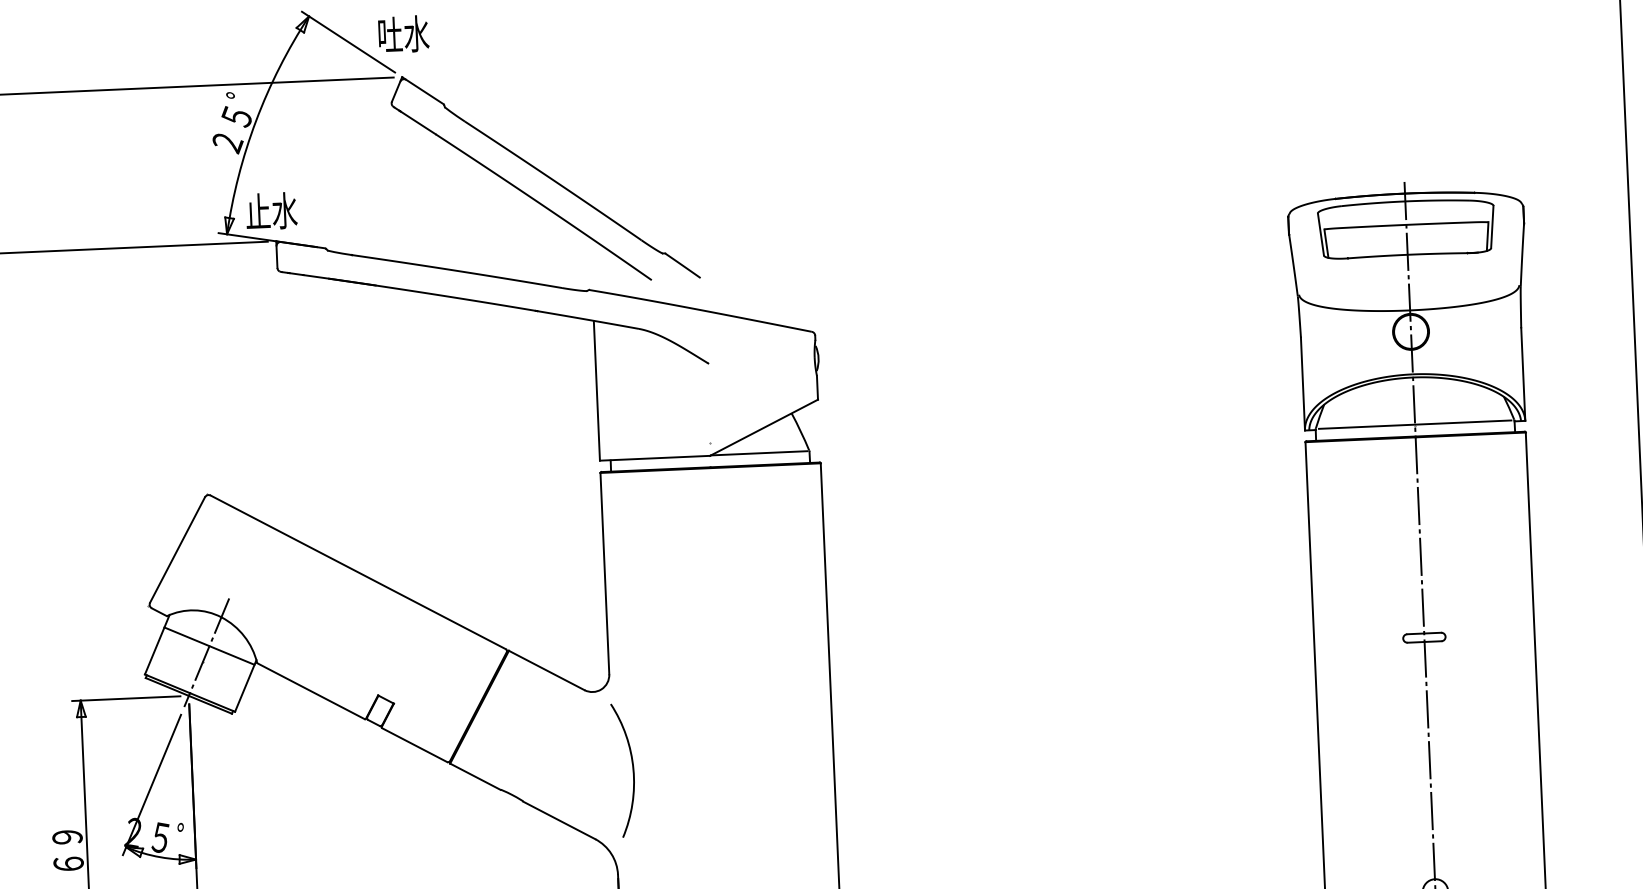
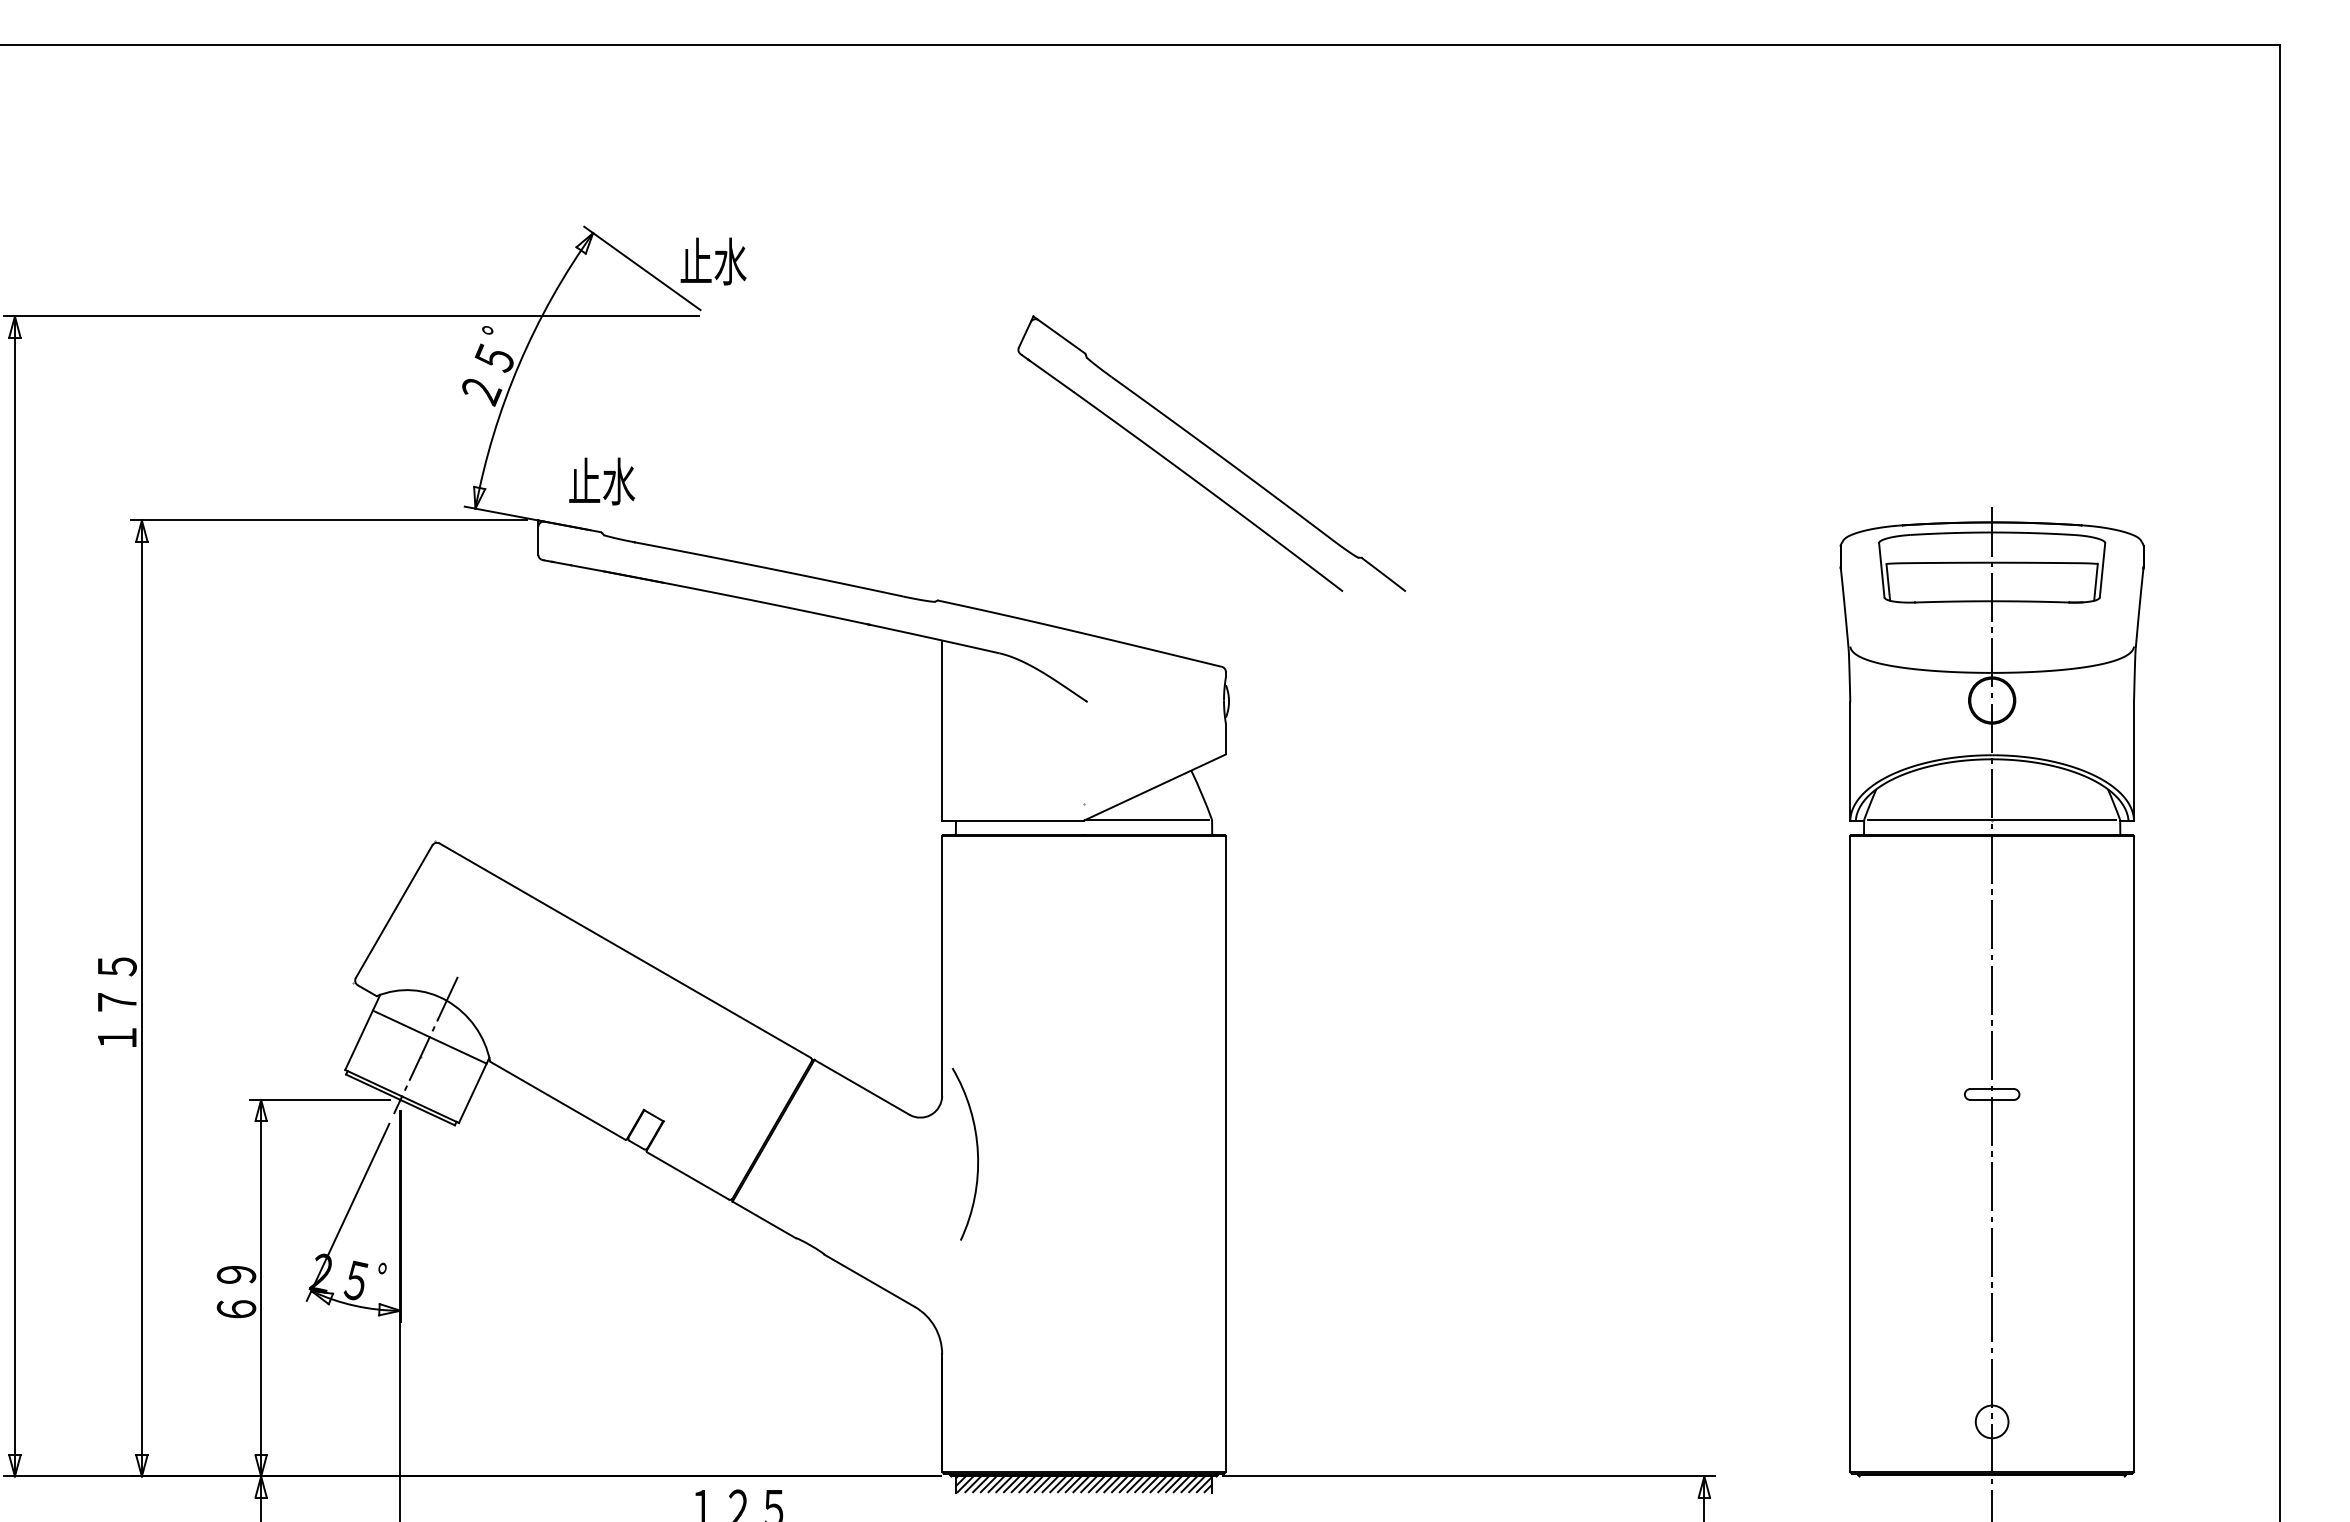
text: (390, 34) -> (696, 260), 吐水 -> 止水
part: (545, 177) -> (1211, 453), moved
text: (271, 211) -> (601, 481), moved
arc: (632, 767) -> (976, 1151), moved

